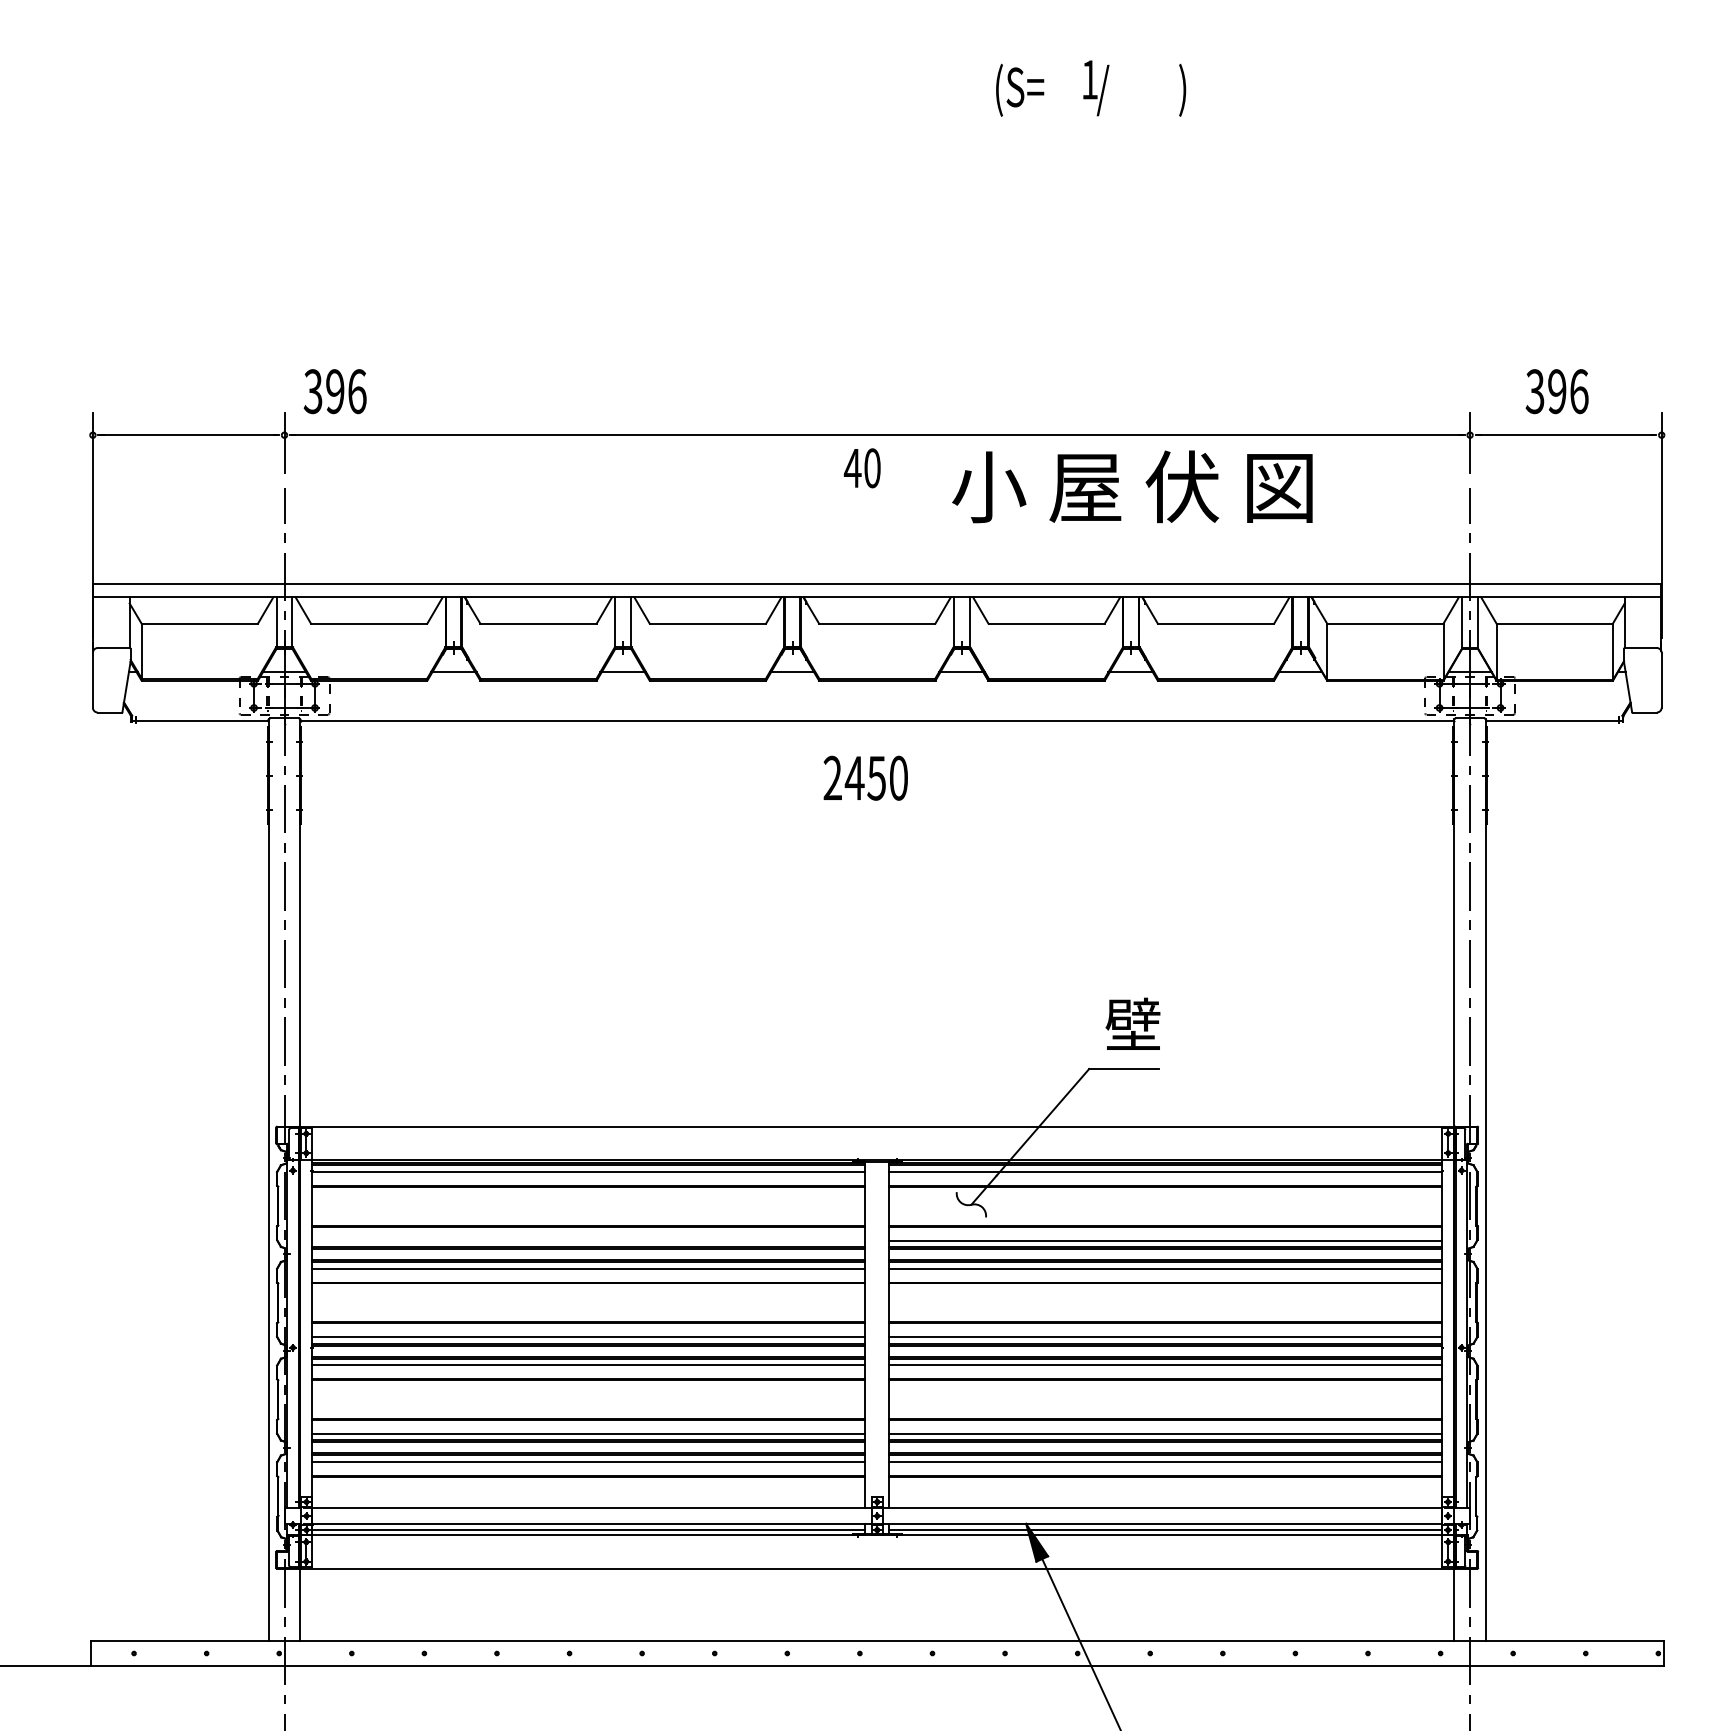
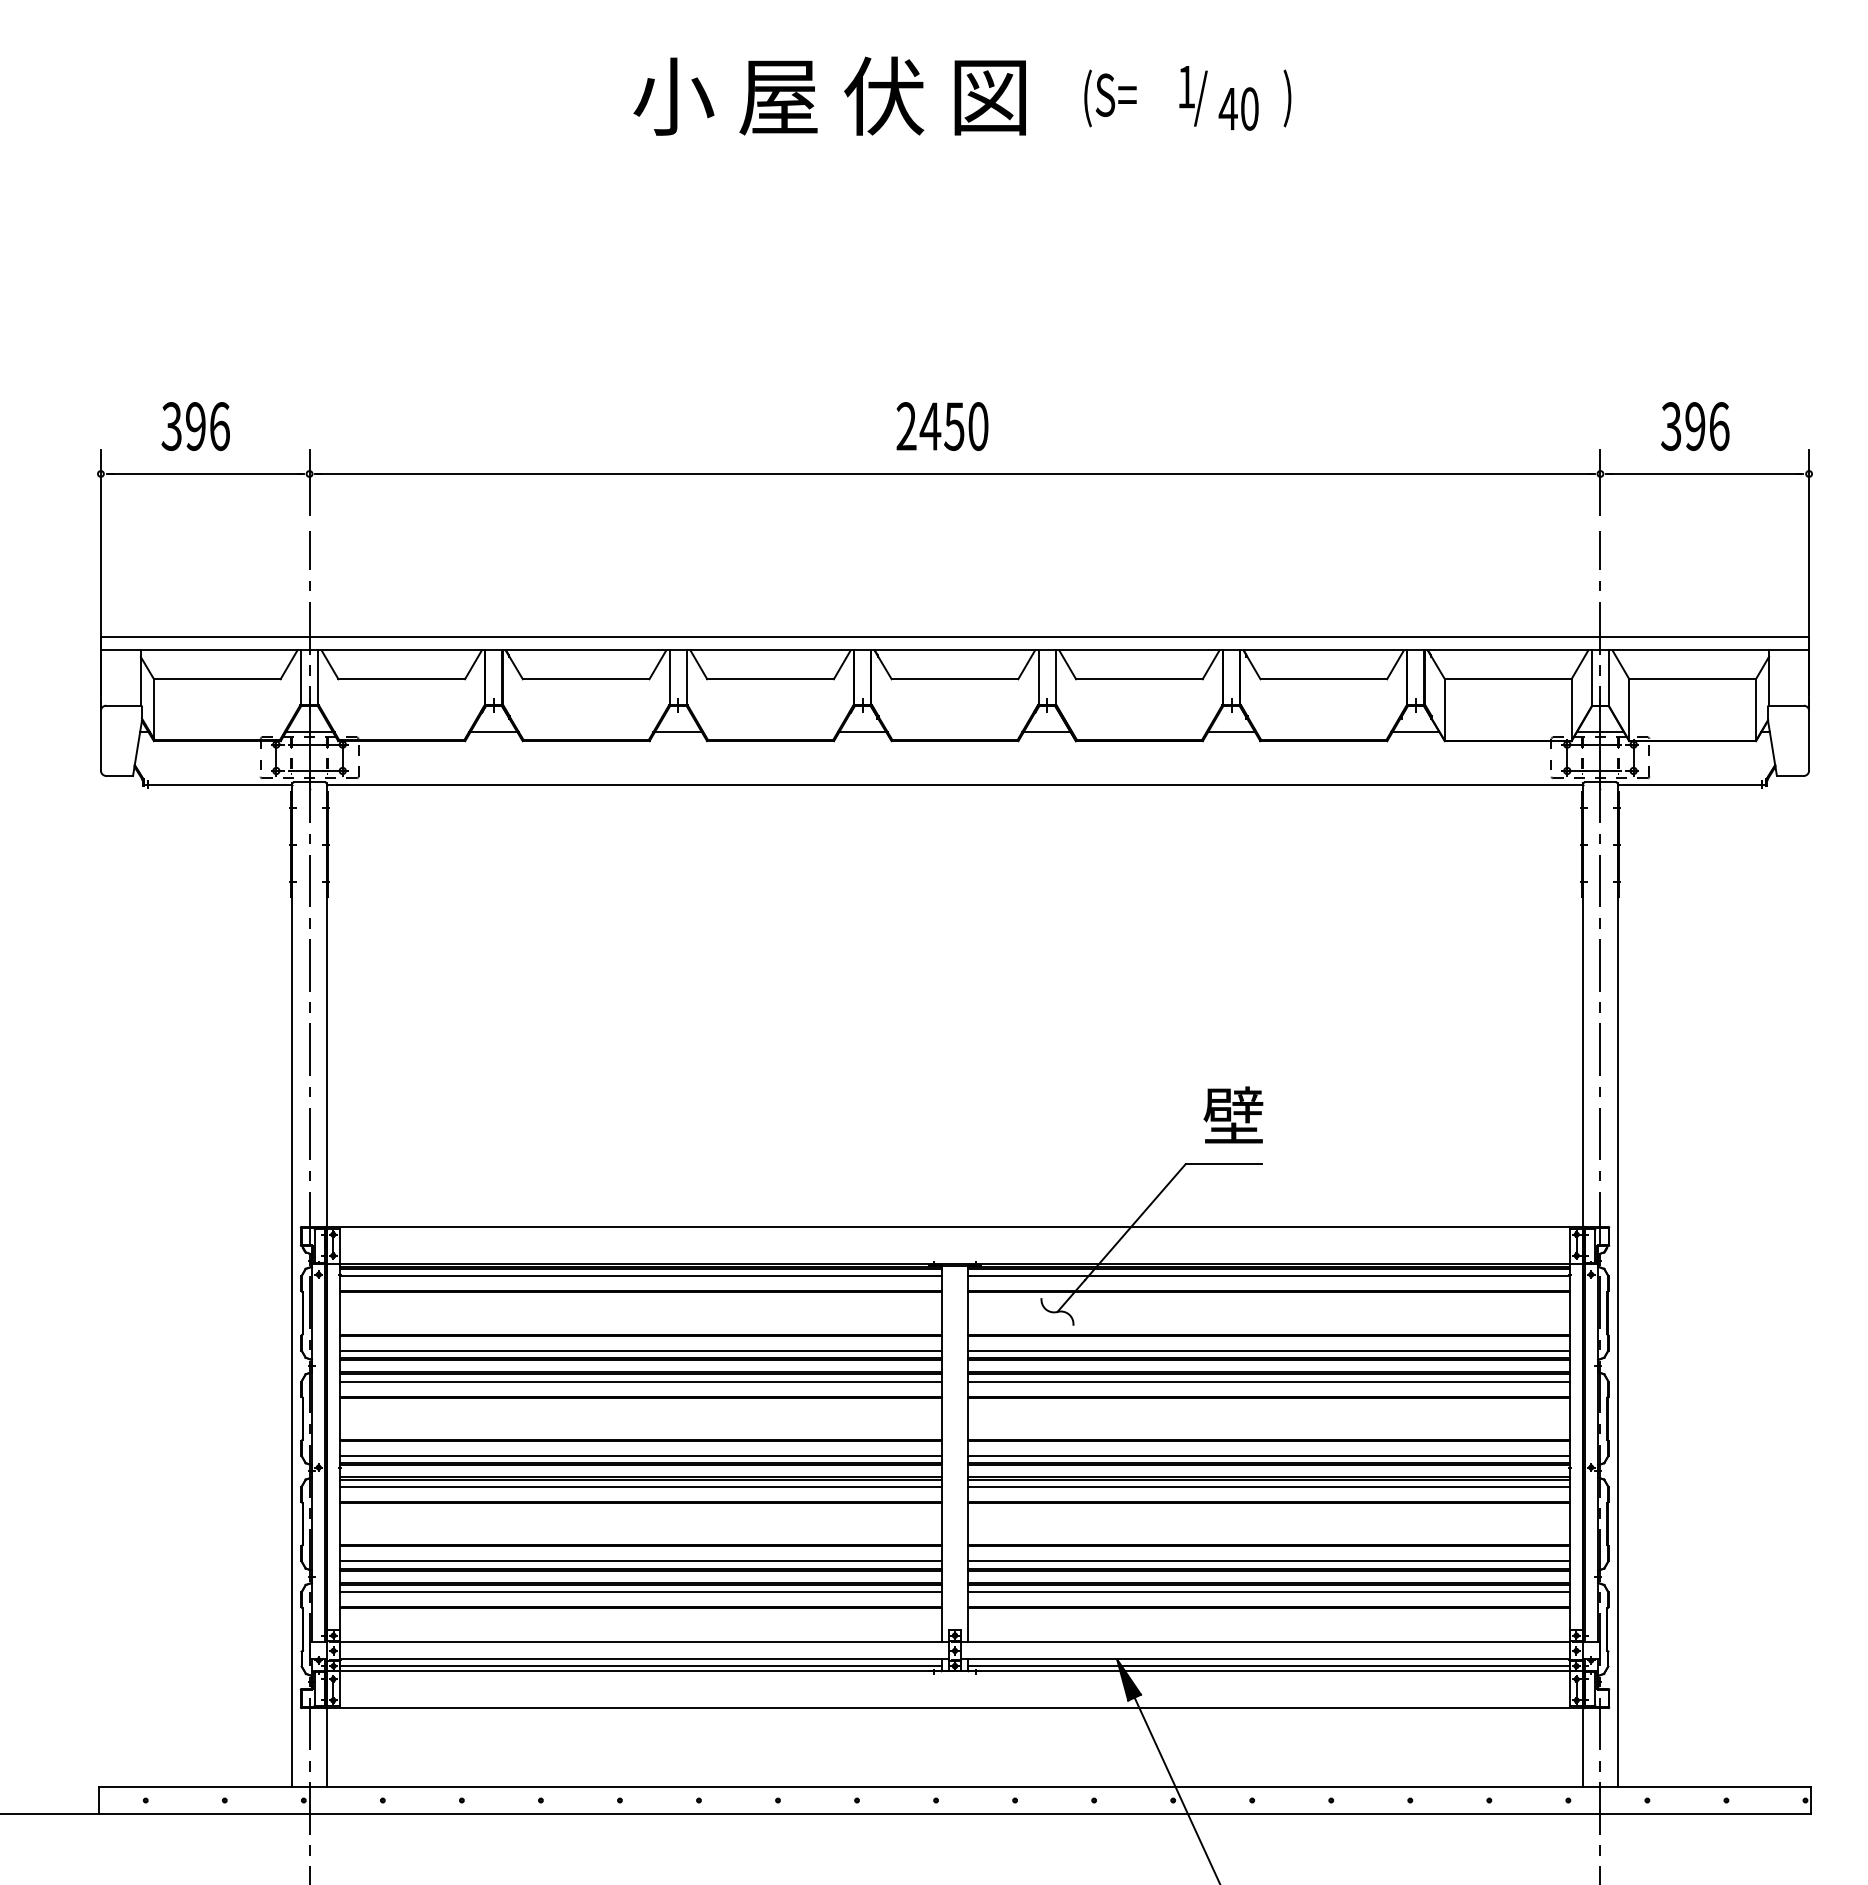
text: (334, 391) -> (195, 426), moved
text: (862, 467) -> (1238, 108), moved
text: (1132, 486) -> (829, 95), moved
text: (865, 778) -> (942, 426), moved
line: (588, 1240) -> (640, 1350), added

